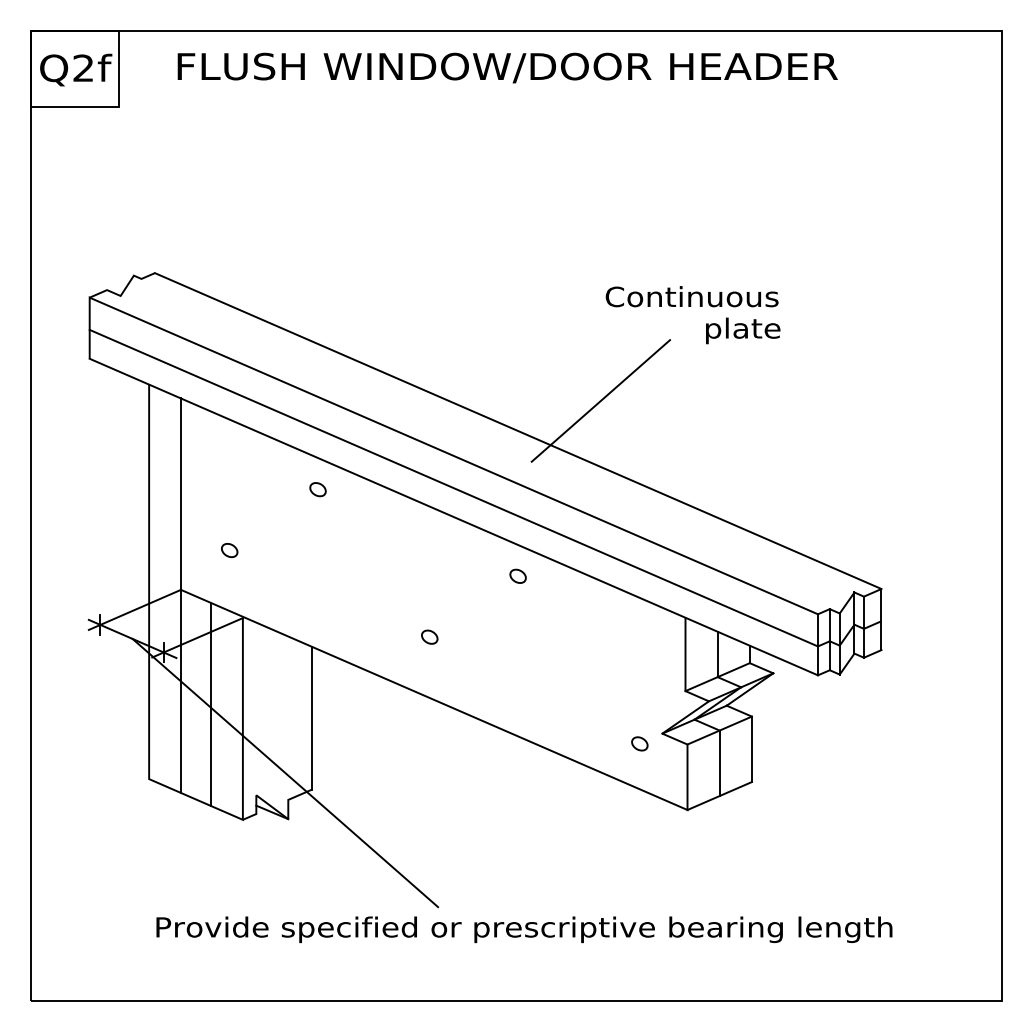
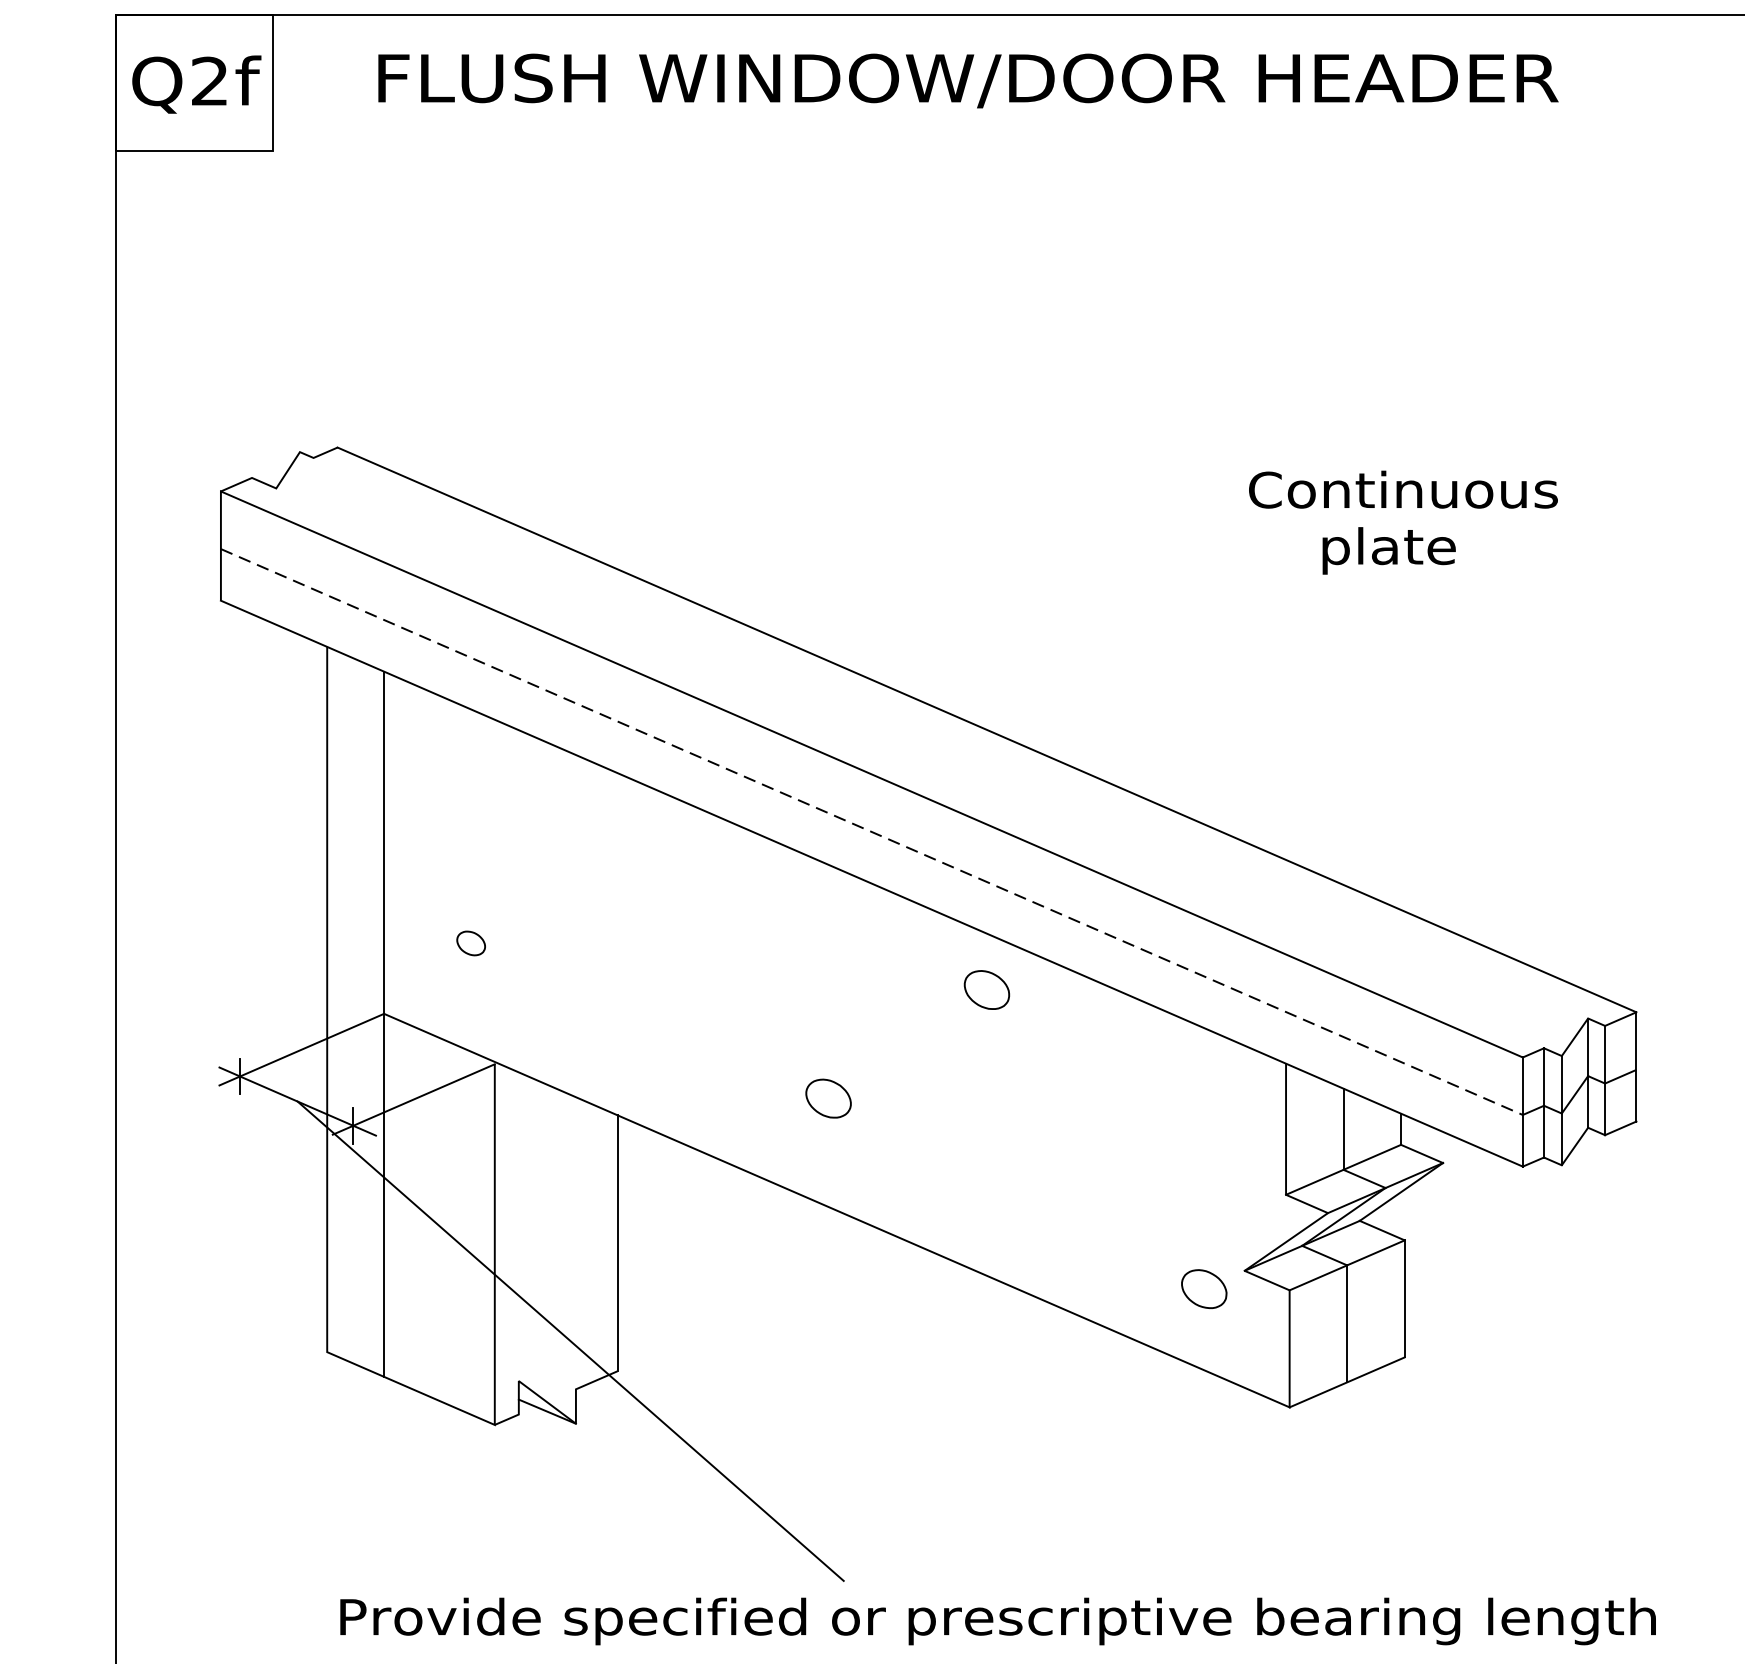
text: (691, 296) -> (1402, 489), moved
line: (600, 400) -> (1134, 675), removed
line: (454, 488) -> (873, 832), solid -> dashed
part: (317, 489) -> (628, 834), removed
part: (517, 575) -> (985, 988), size x1.6
part: (429, 636) -> (828, 1097), size x1.6
line: (210, 704) -> (436, 1218), removed
part: (639, 743) -> (1203, 1288), size x1.6

